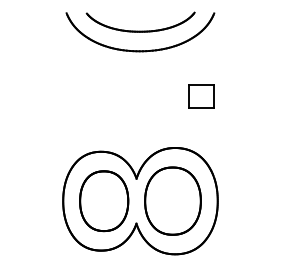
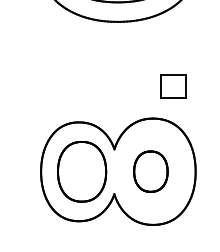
part: (201, 96) -> (173, 86), moved
part: (172, 200) -> (150, 171), size x0.6

